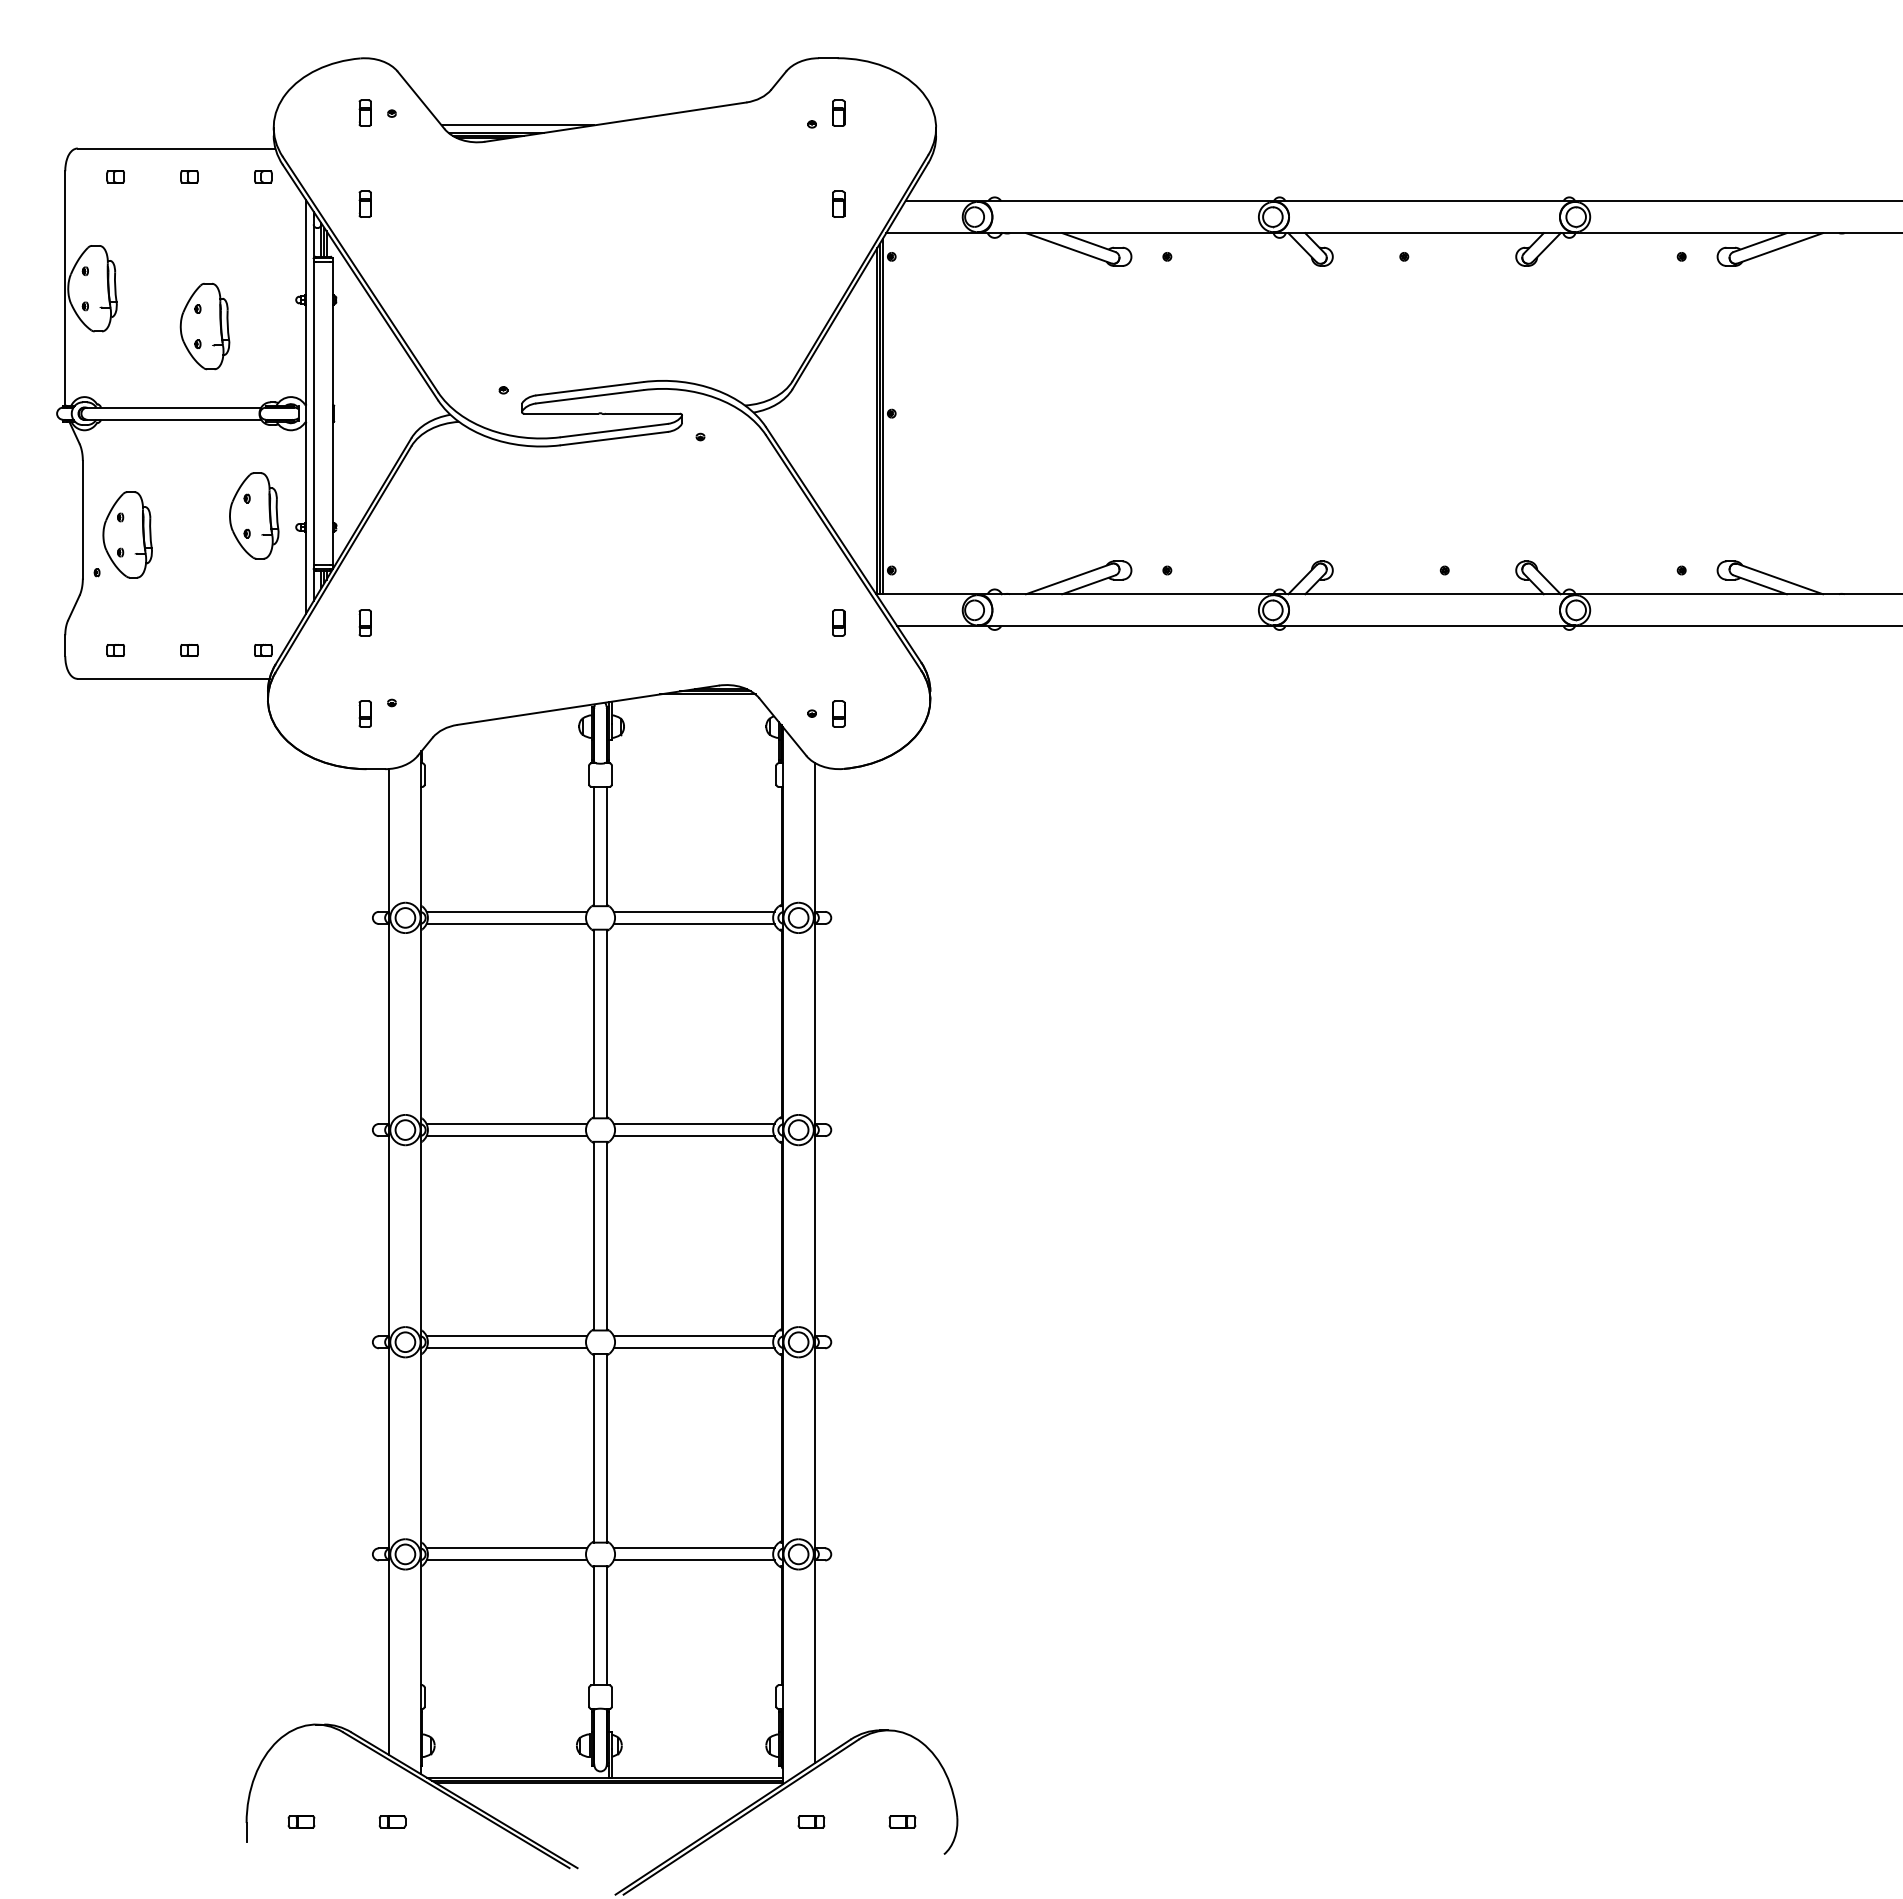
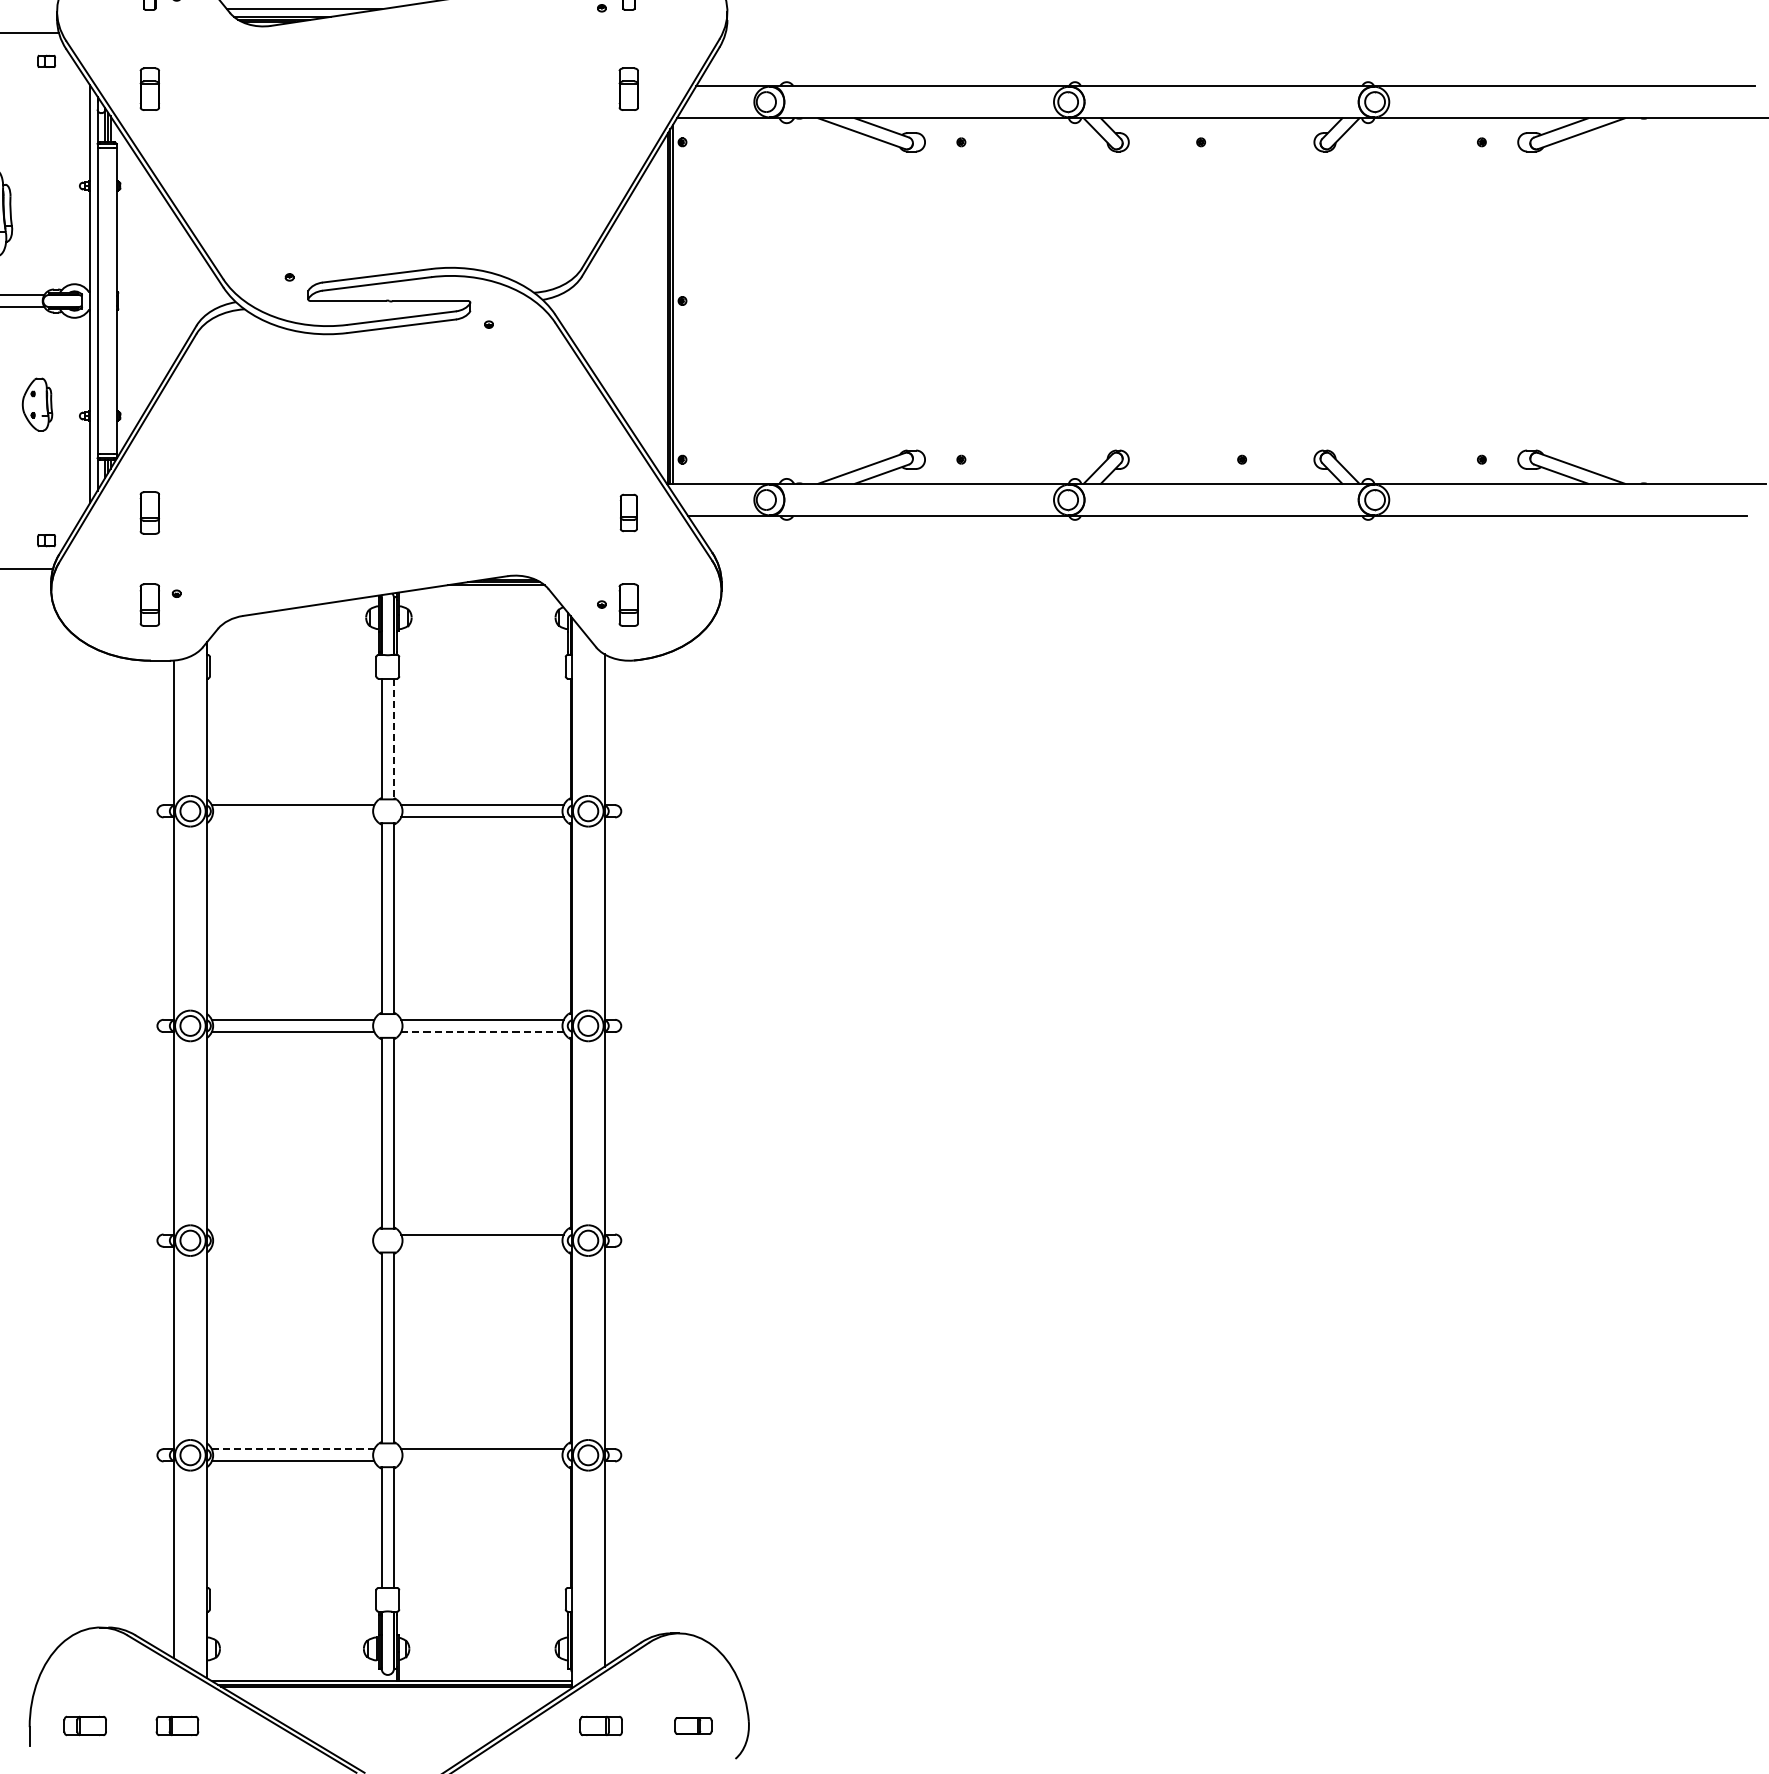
part: (364, 203) -> (148, 88), size x1.6
part: (838, 203) -> (628, 88), size x1.6
part: (254, 515) -> (37, 404), size x0.6
part: (364, 622) -> (148, 512), size x1.6
part: (838, 622) -> (628, 512), size x1.4
part: (364, 713) -> (148, 604), size x1.6
part: (838, 713) -> (628, 604), size x1.6
line: (606, 846) -> (393, 738), solid -> dashed
line: (506, 923) -> (292, 816), removed
line: (694, 1136) -> (482, 1032), solid -> dashed
line: (506, 1336) -> (292, 1234), removed
line: (506, 1348) -> (292, 1246), removed
line: (693, 1348) -> (481, 1246), removed
line: (507, 1548) -> (293, 1449), solid -> dashed
line: (693, 1560) -> (481, 1461), removed
part: (301, 1821) -> (85, 1725), size x1.6
part: (392, 1821) -> (177, 1725), size x1.6
part: (811, 1821) -> (601, 1725), size x1.6
part: (902, 1821) -> (693, 1725), size x1.4

